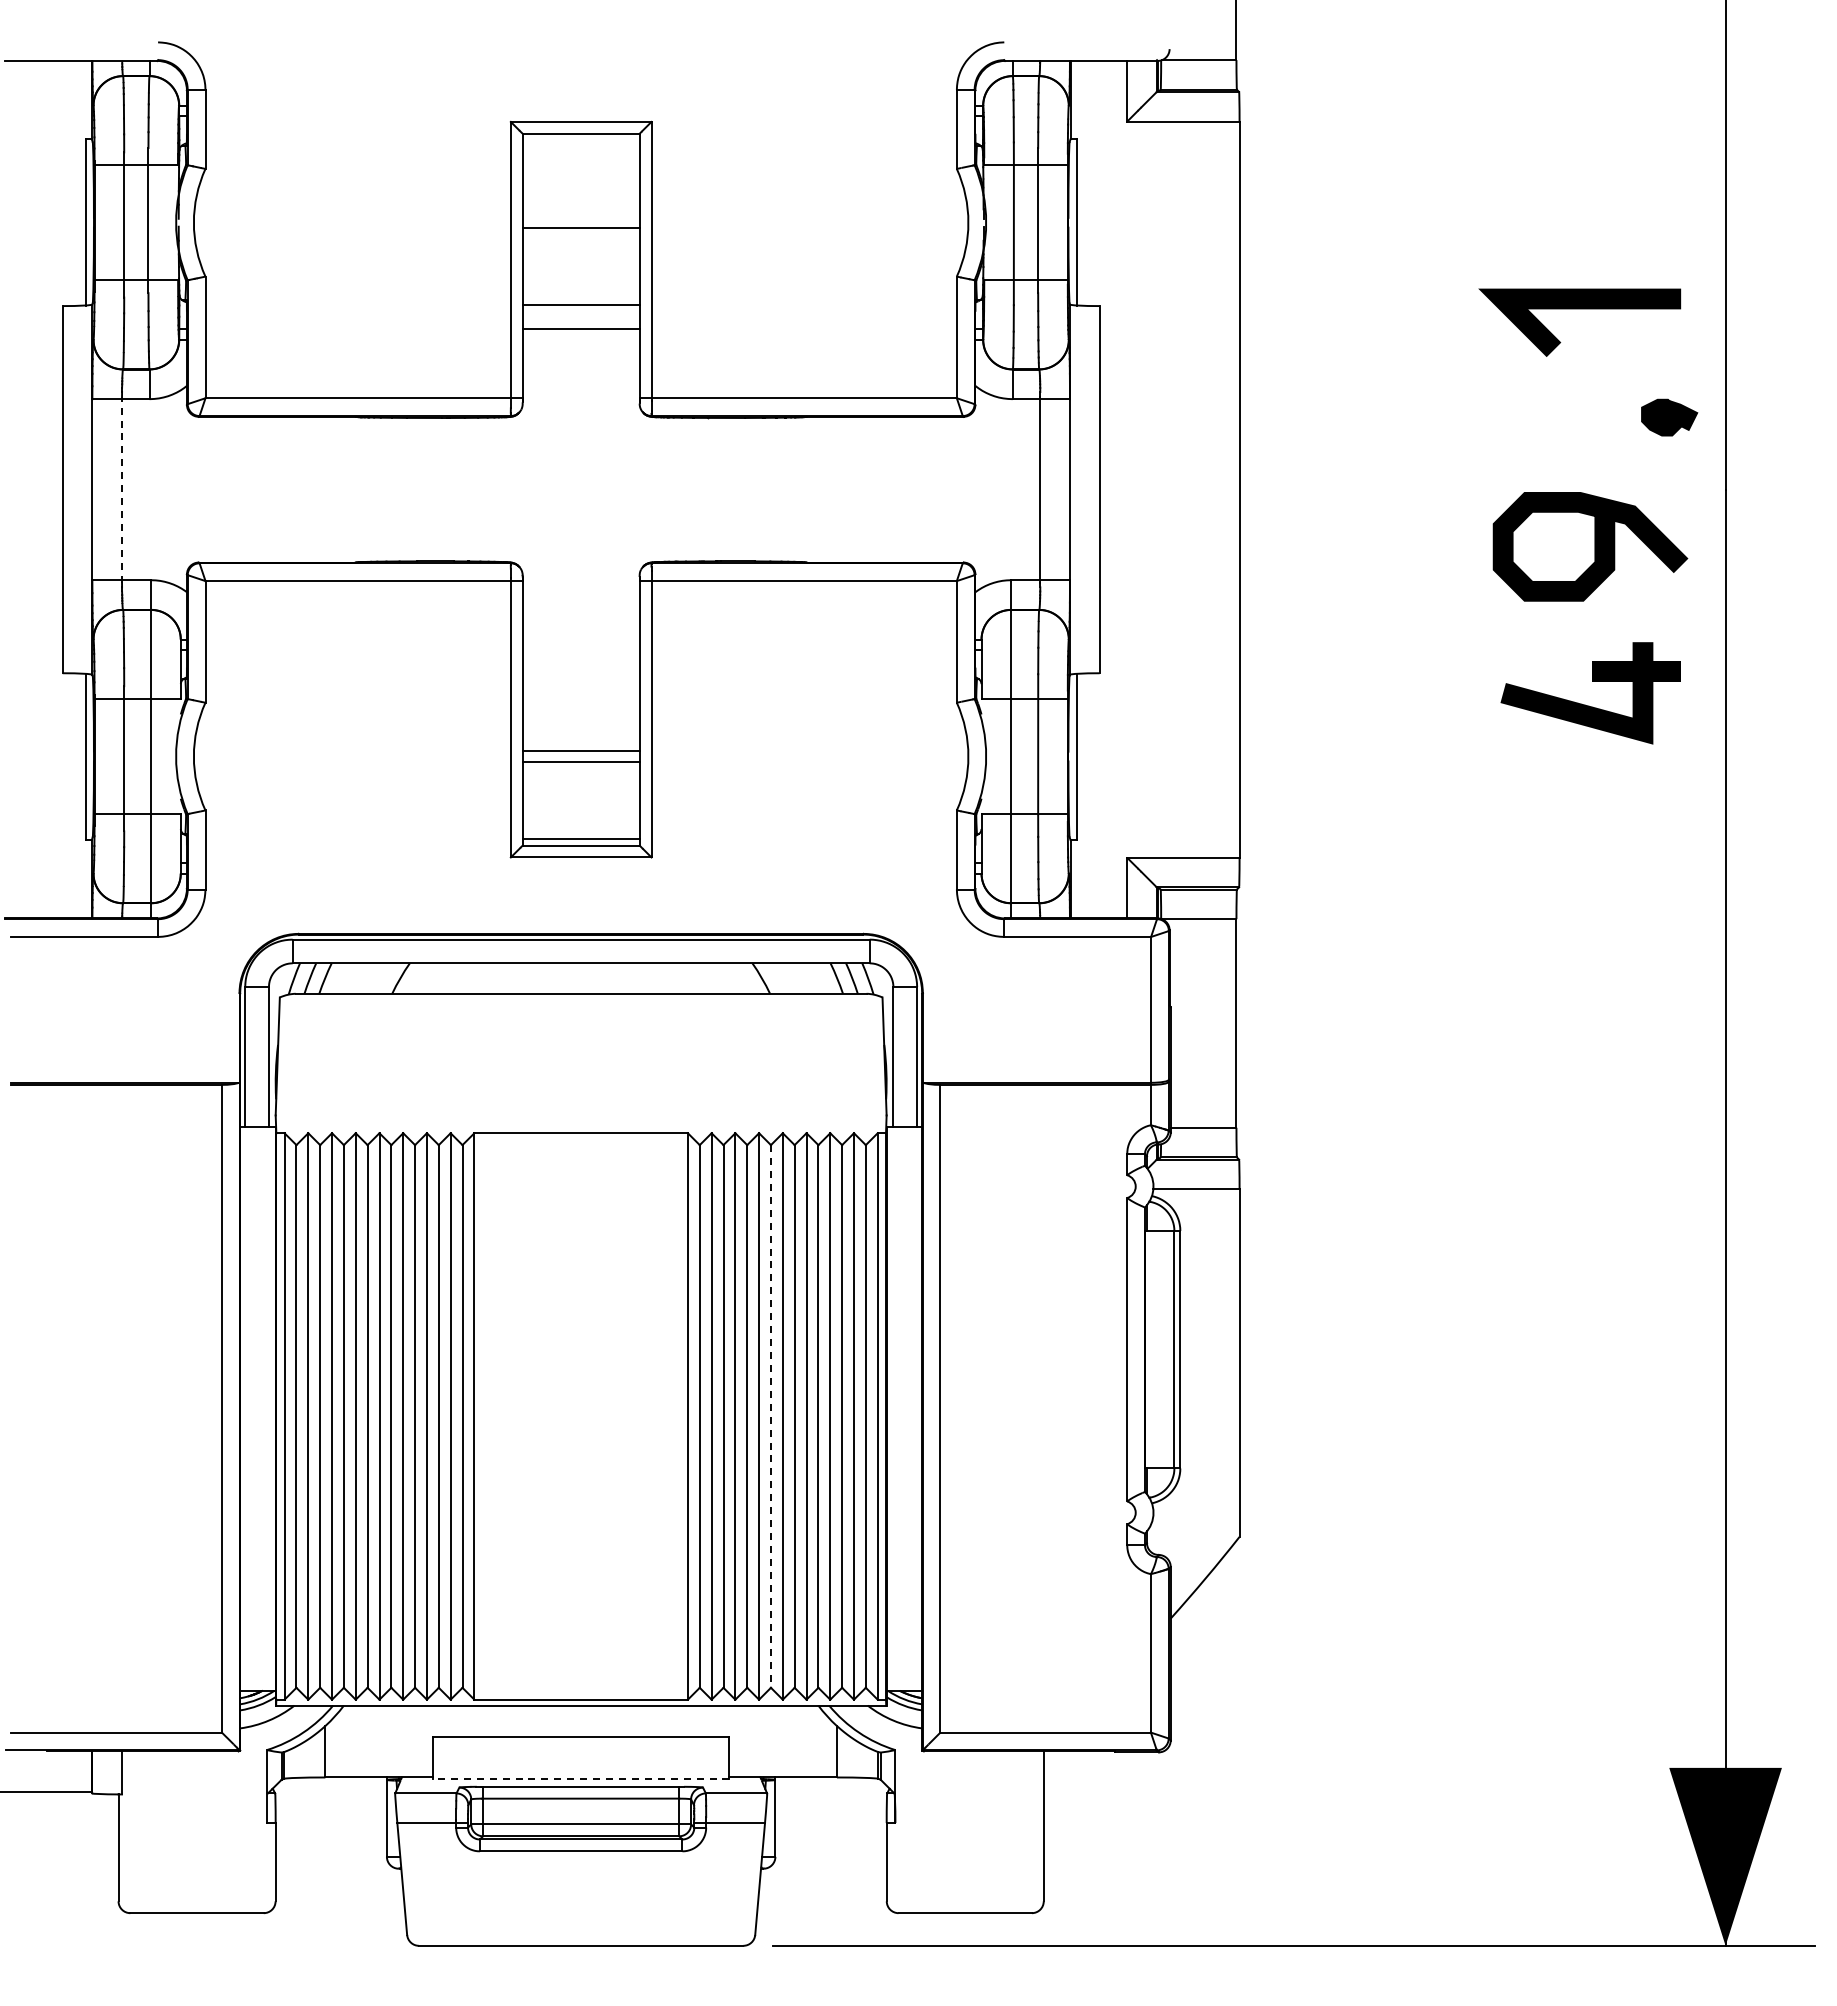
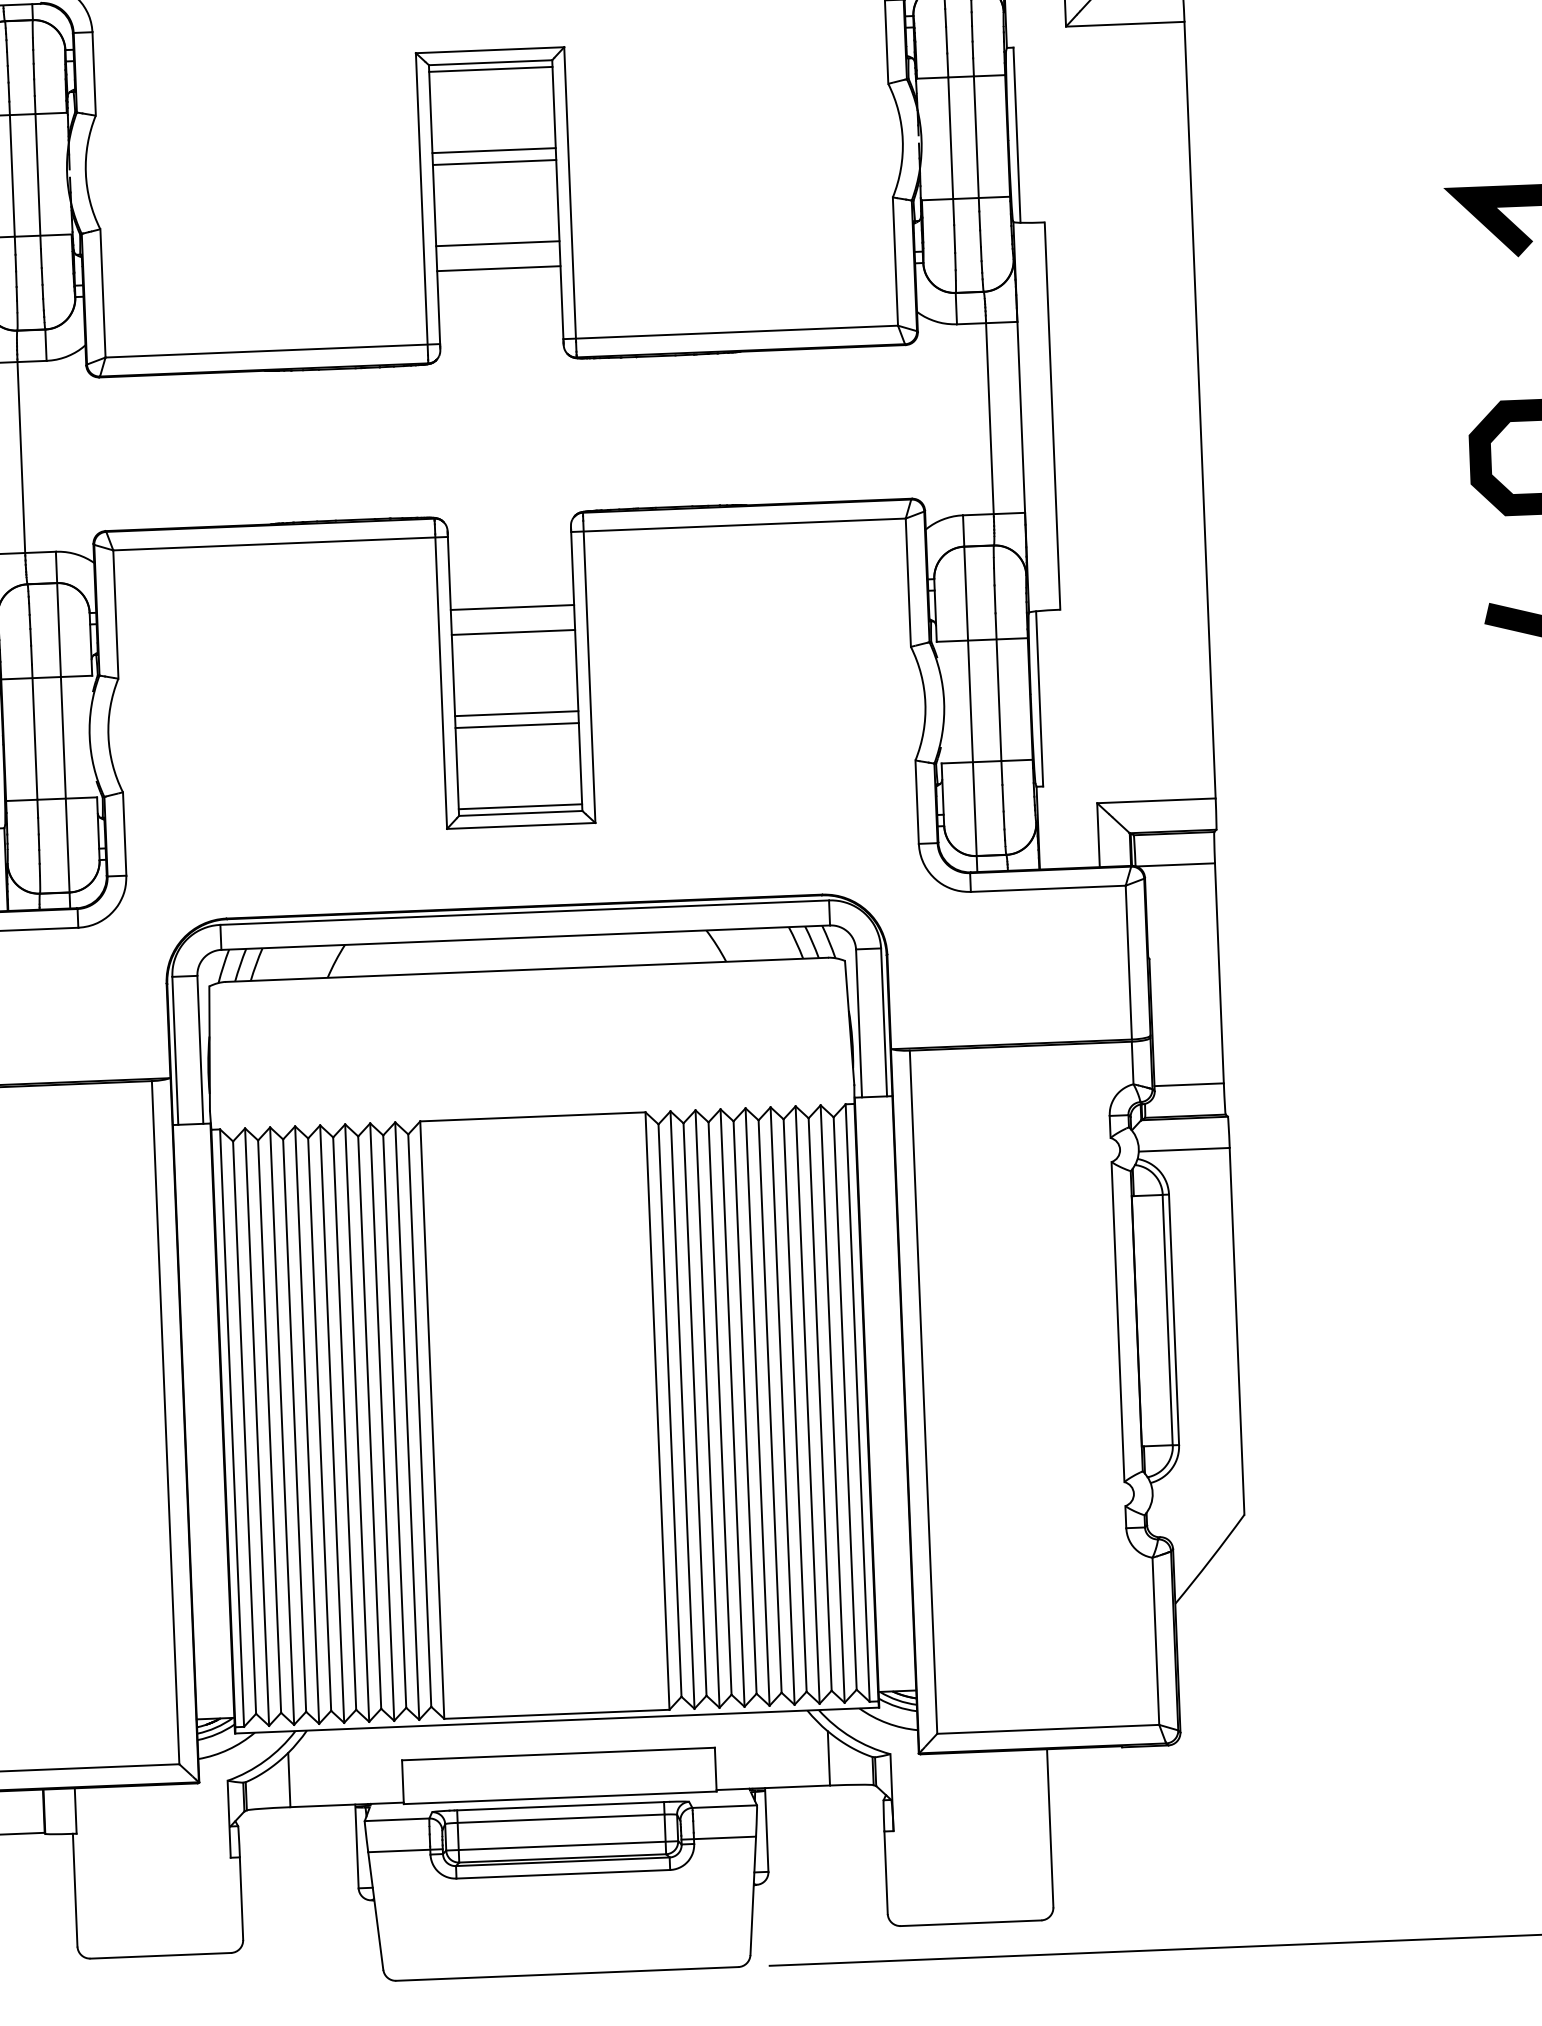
line: (580, 140) -> (490, 69), added
line: (580, 217) -> (493, 151), added
line: (122, 489) -> (21, 457), dashed -> solid
line: (580, 650) -> (511, 607), added
line: (580, 673) -> (512, 631), added
line: (770, 1416) -> (744, 1407), dashed -> solid
line: (580, 1778) -> (559, 1797), dashed -> solid

